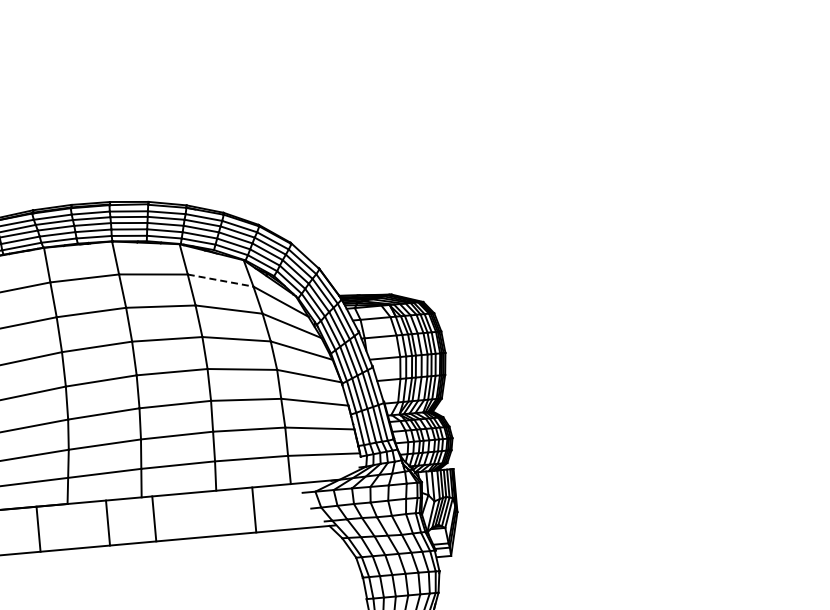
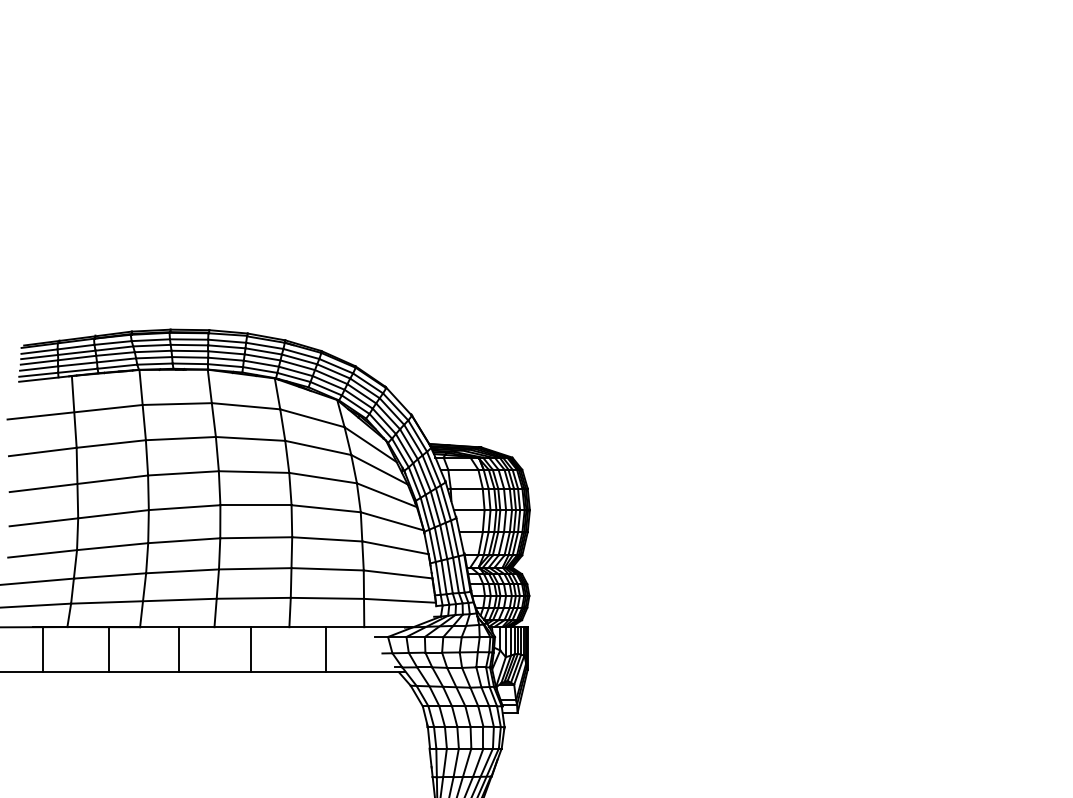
line: (220, 280) -> (312, 418), dashed -> solid
line: (154, 518) -> (251, 649), moved

